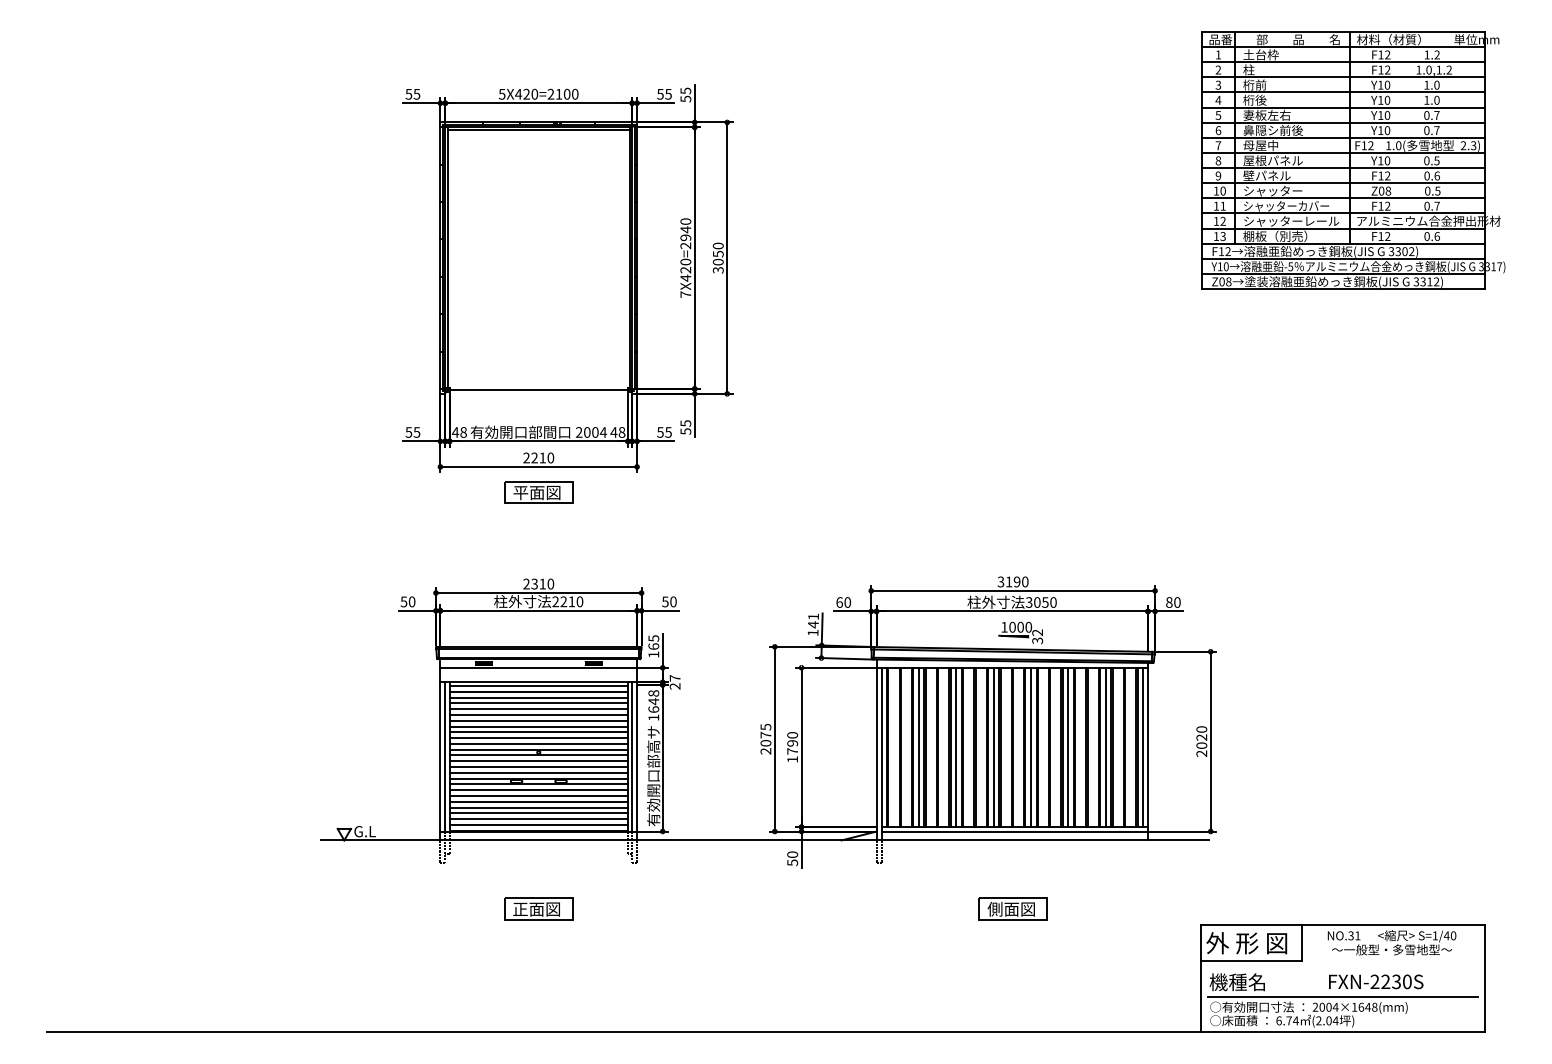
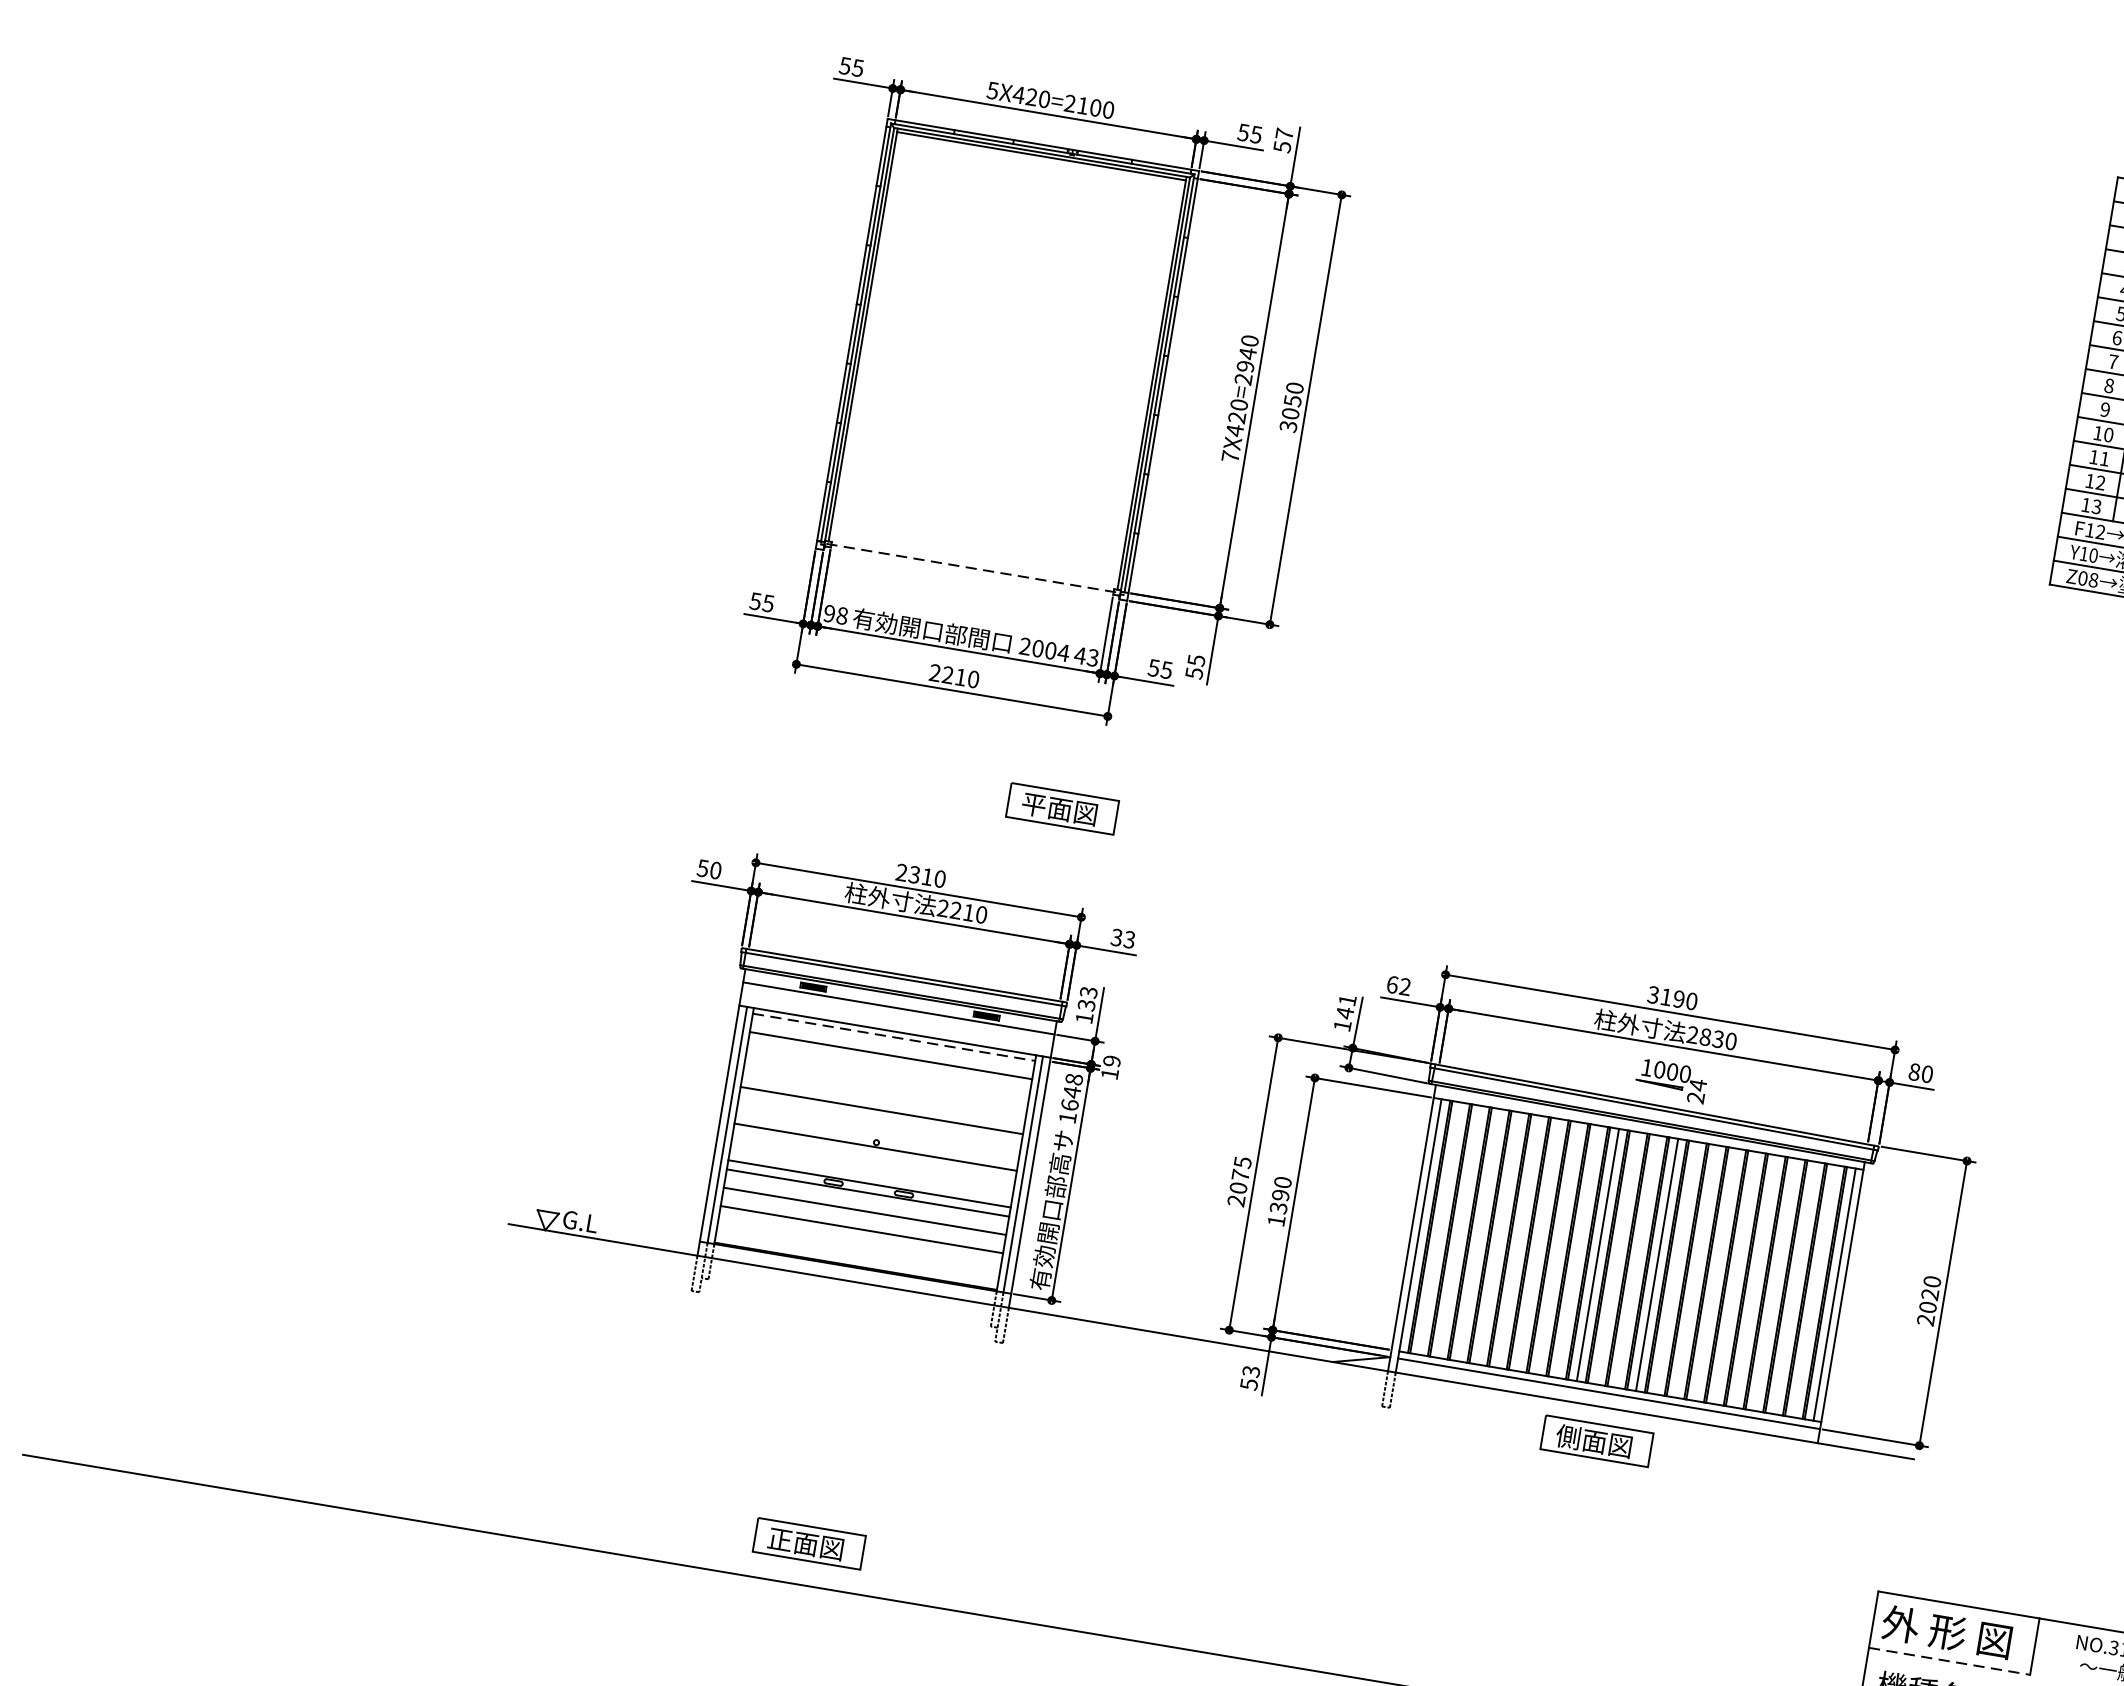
text: (685, 90) -> (1284, 133), 55 -> 57
line: (539, 389) -> (973, 567), solid -> dashed
text: (455, 432) -> (829, 613), 48 -> 98
text: (621, 432) -> (1092, 657), 48 -> 43
part: (538, 492) -> (1062, 809), moved
text: (669, 601) -> (1123, 938), 50 -> 33
text: (847, 602) -> (1404, 986), 60 -> 62
text: (1036, 602) -> (1704, 1036), 3050 -> 2830
text: (1037, 636) -> (1696, 1091), 32 -> 24
text: (653, 642) -> (1087, 998), 165 -> 133
text: (674, 682) -> (1109, 1067), 27 -> 19
line: (539, 686) -> (895, 1038), solid -> dashed
line: (538, 691) -> (892, 1045), removed
line: (538, 703) -> (888, 1064), removed
line: (538, 709) -> (887, 1074), removed
line: (538, 714) -> (886, 1082), removed
line: (538, 720) -> (884, 1091), removed
line: (538, 726) -> (882, 1101), removed
line: (538, 738) -> (879, 1120), removed
line: (538, 743) -> (878, 1128), removed
line: (918, 747) -> (1478, 1235), removed
line: (956, 747) -> (1539, 1245), removed
line: (1068, 747) -> (1716, 1274), removed
line: (1105, 747) -> (1775, 1284), removed
line: (538, 749) -> (876, 1137), removed
text: (792, 751) -> (1278, 1208), 1790 -> 1390
line: (538, 761) -> (873, 1156), removed
line: (538, 767) -> (872, 1166), removed
line: (538, 772) -> (870, 1174), removed
line: (538, 790) -> (865, 1202), removed
line: (538, 801) -> (863, 1220), removed
line: (538, 813) -> (859, 1239), removed
line: (538, 819) -> (858, 1248), removed
line: (538, 824) -> (856, 1256), removed
text: (792, 854) -> (1251, 1371), 50 -> 53
part: (538, 908) -> (808, 1543), moved
part: (1012, 908) -> (1596, 1440), moved
line: (1251, 960) -> (1949, 1660), solid -> dashed

